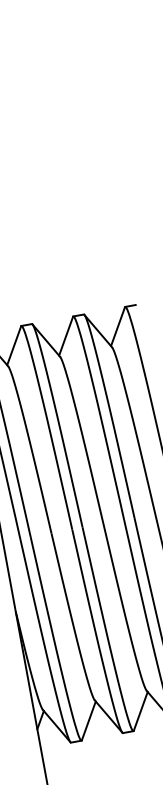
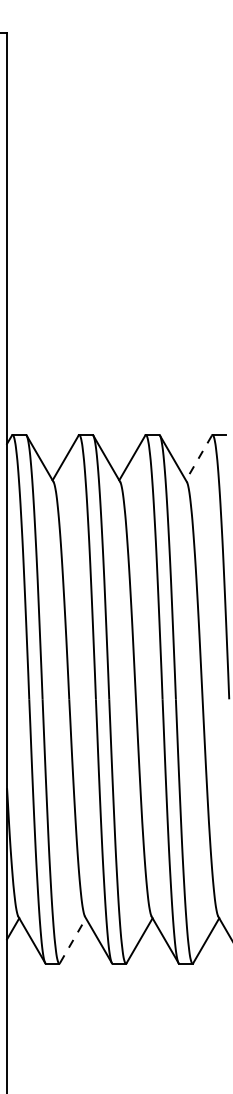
line: (117, 326) -> (198, 457), solid -> dashed
line: (88, 720) -> (72, 940), solid -> dashed

